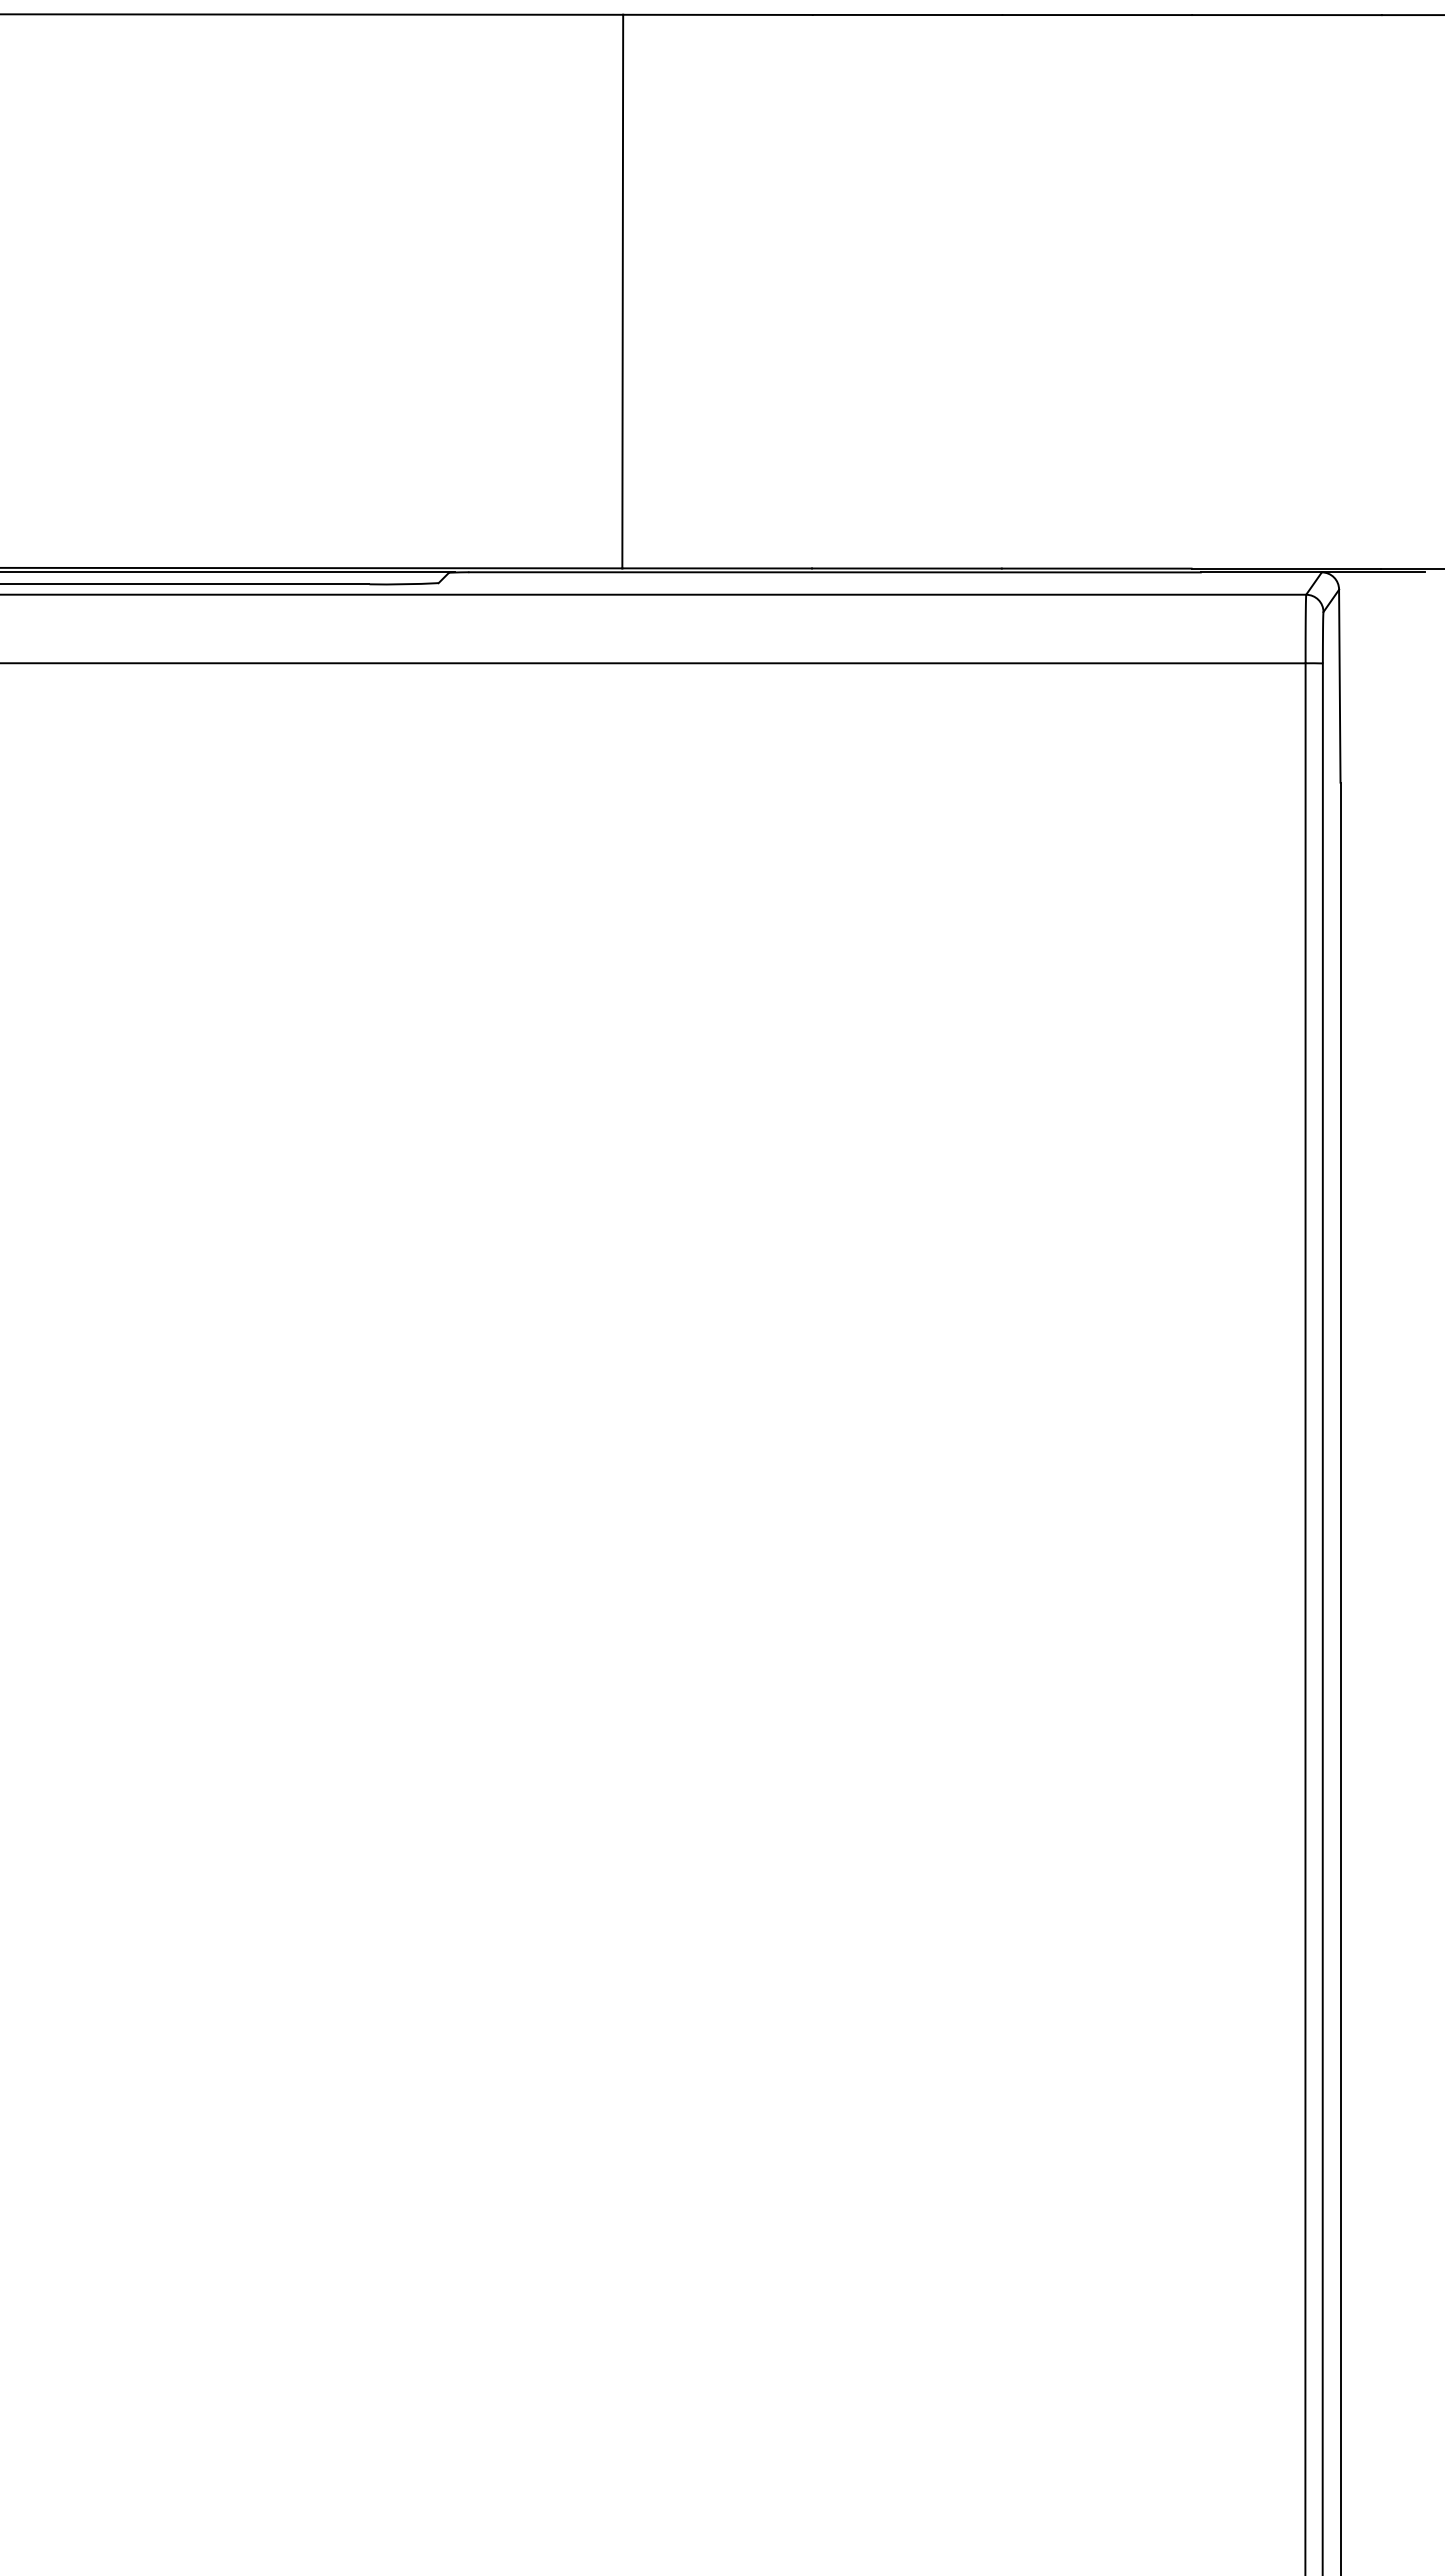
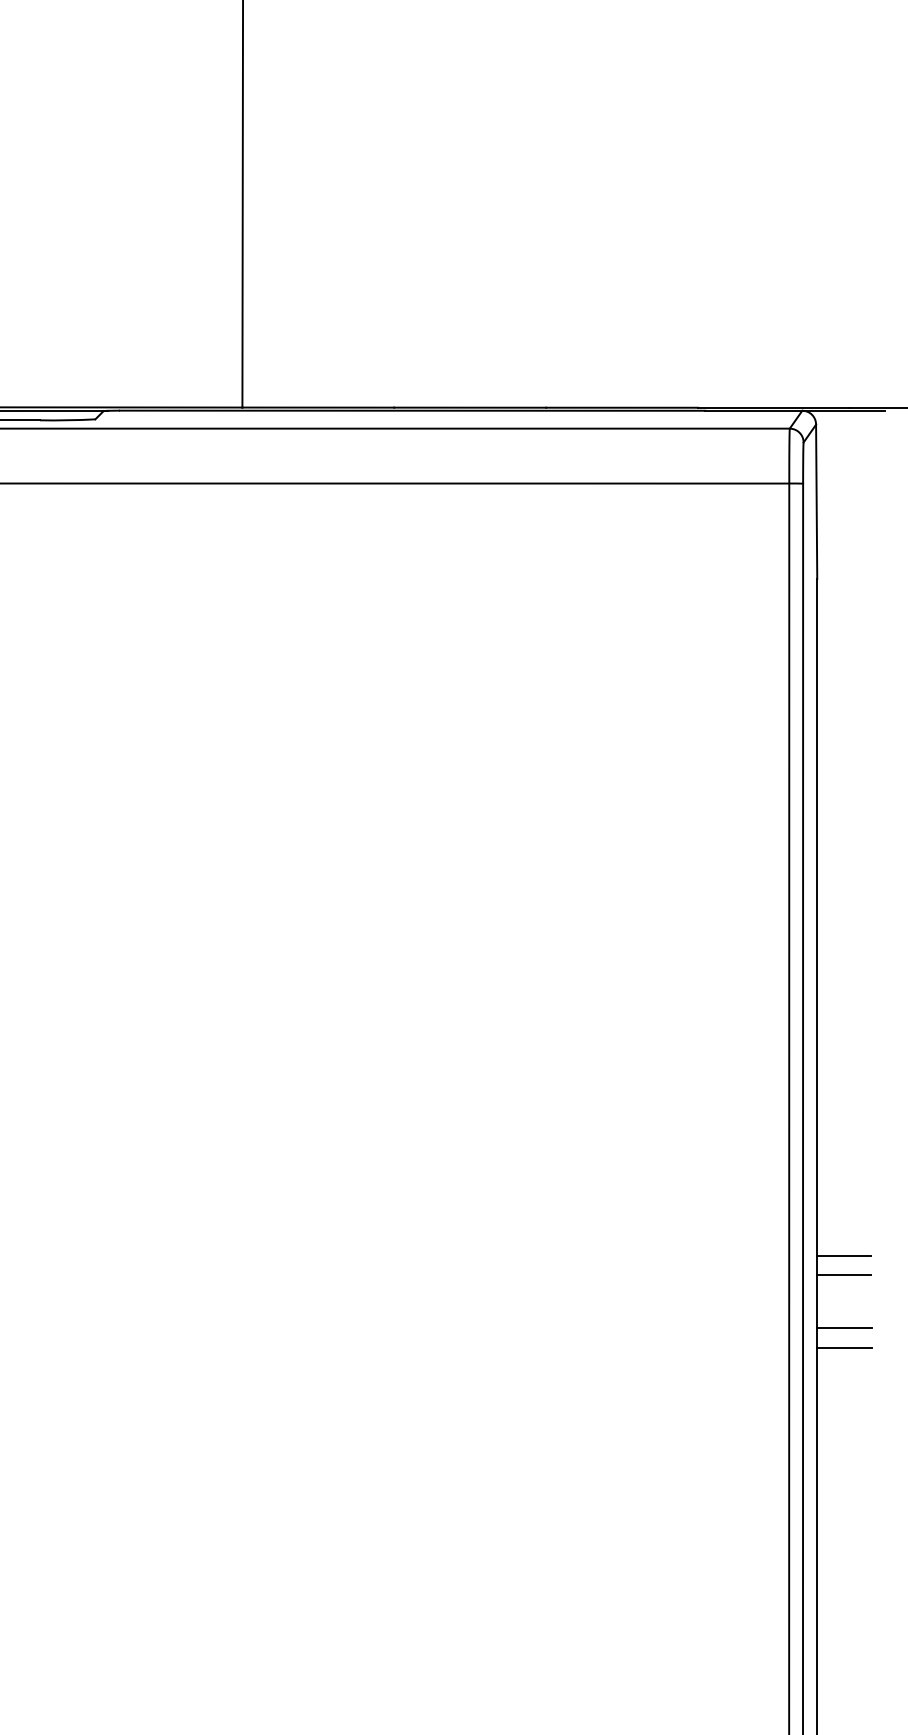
line: (1373, 1628) -> (843, 1256), added
line: (1373, 1652) -> (843, 1275), added
line: (1374, 1718) -> (844, 1328), added
line: (1374, 1743) -> (844, 1348), added

